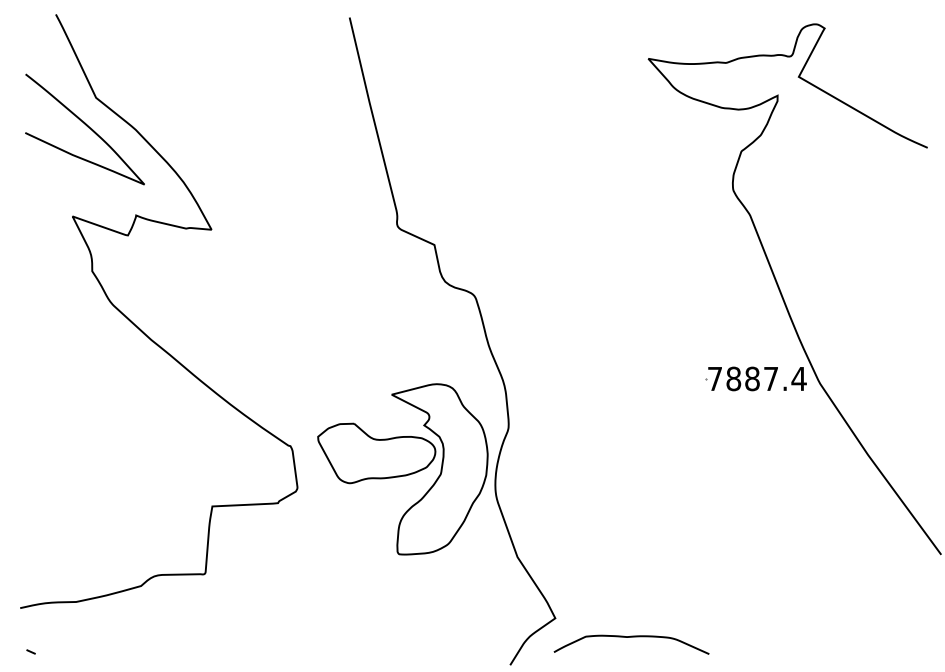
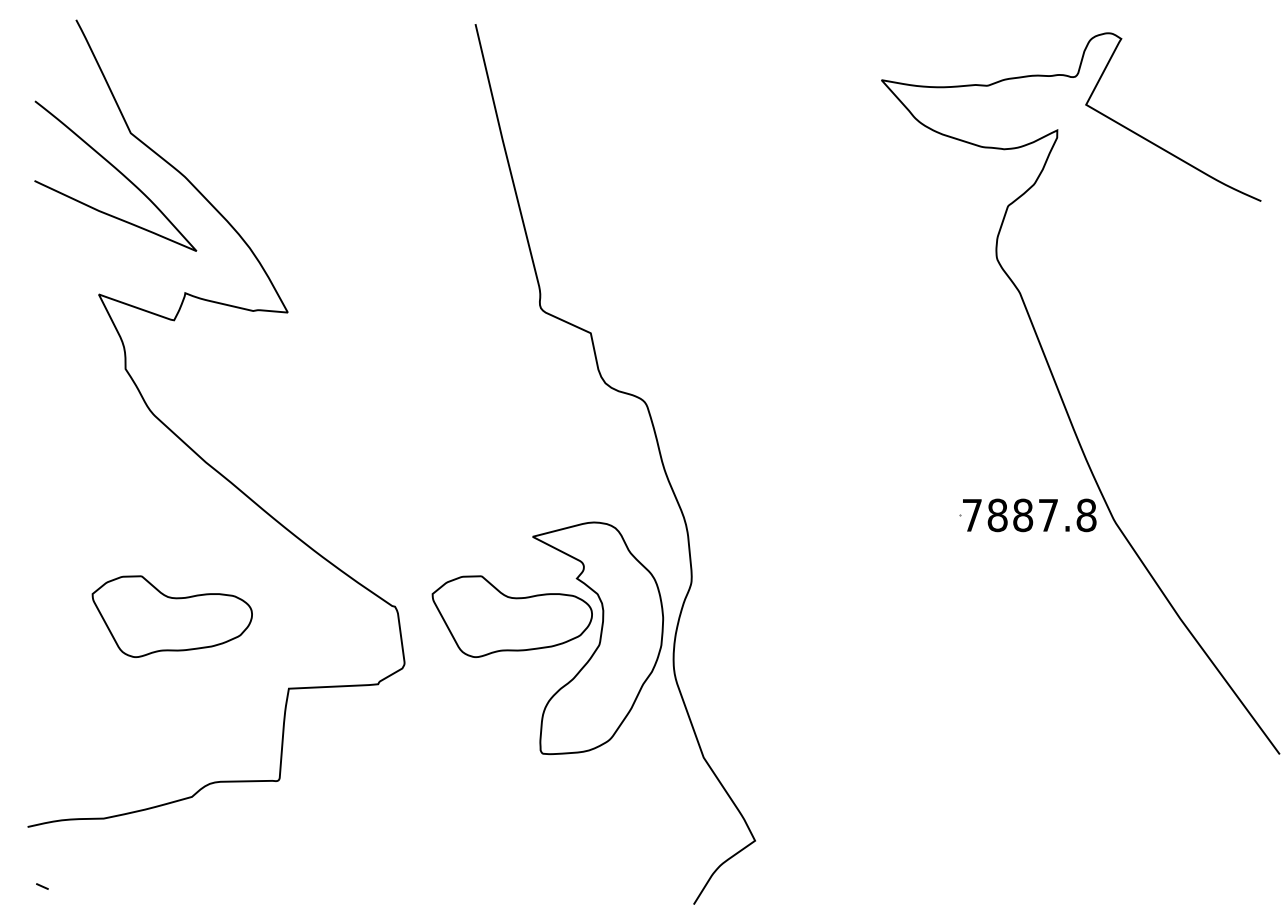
text: (799, 379) -> (1086, 515), 7887.4 -> 7887.8
part: (126, 453) -> (171, 616), added
curve: (628, 637) -> (854, 867), removed

